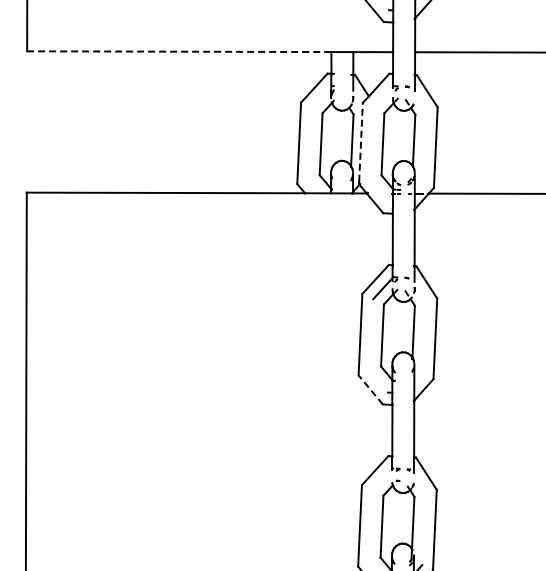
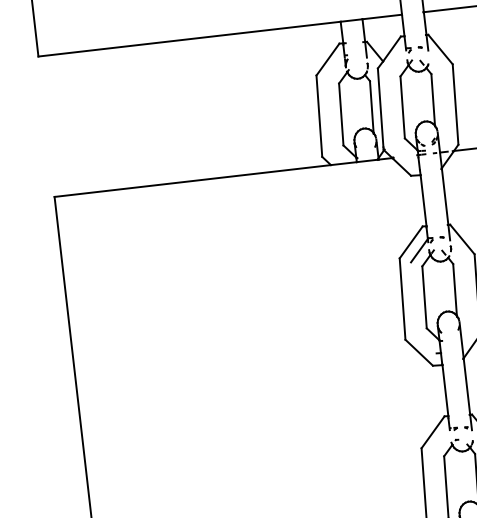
line: (179, 51) -> (189, 38), dashed -> solid
line: (361, 142) -> (381, 108), dashed -> solid
line: (370, 389) -> (418, 352), dashed -> solid

